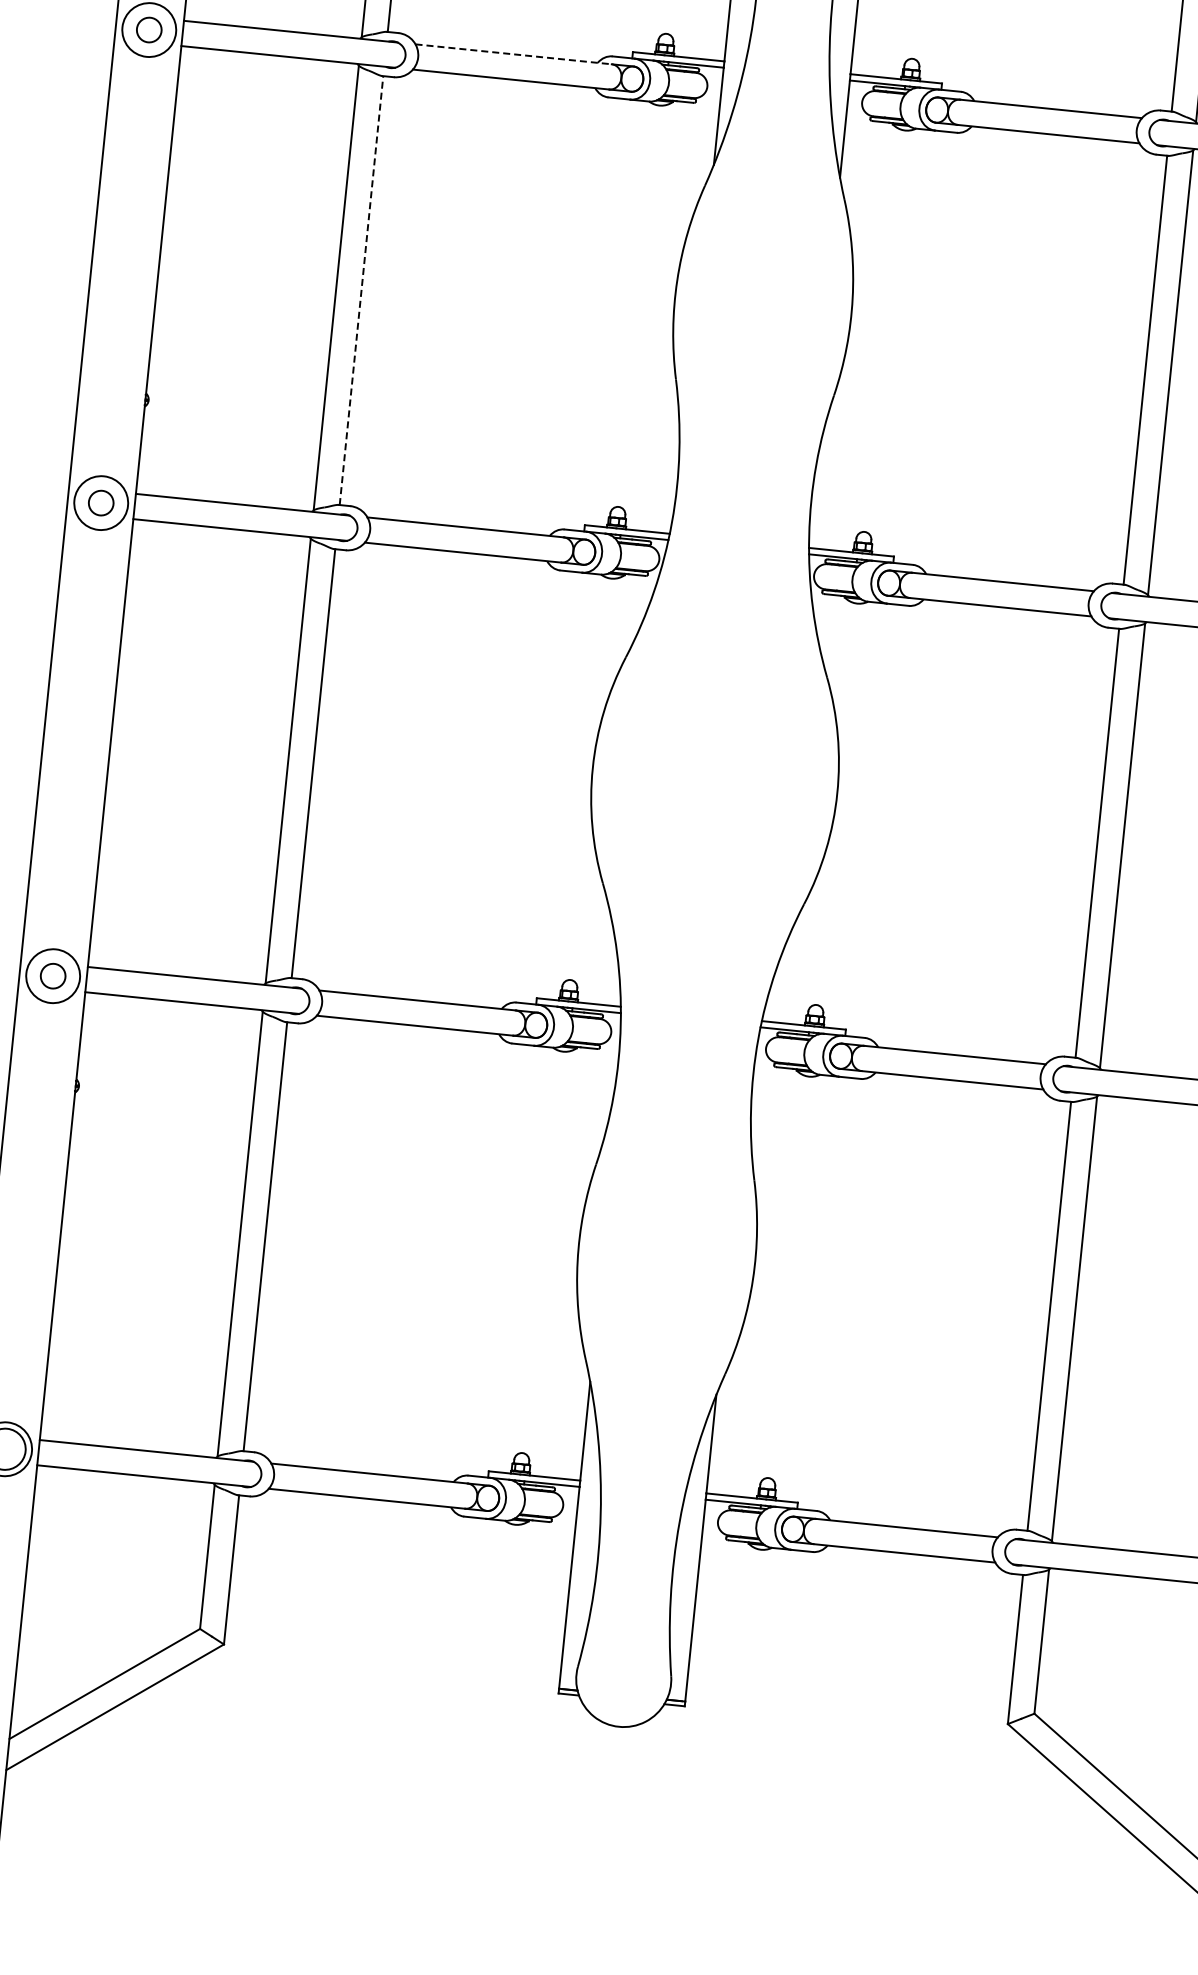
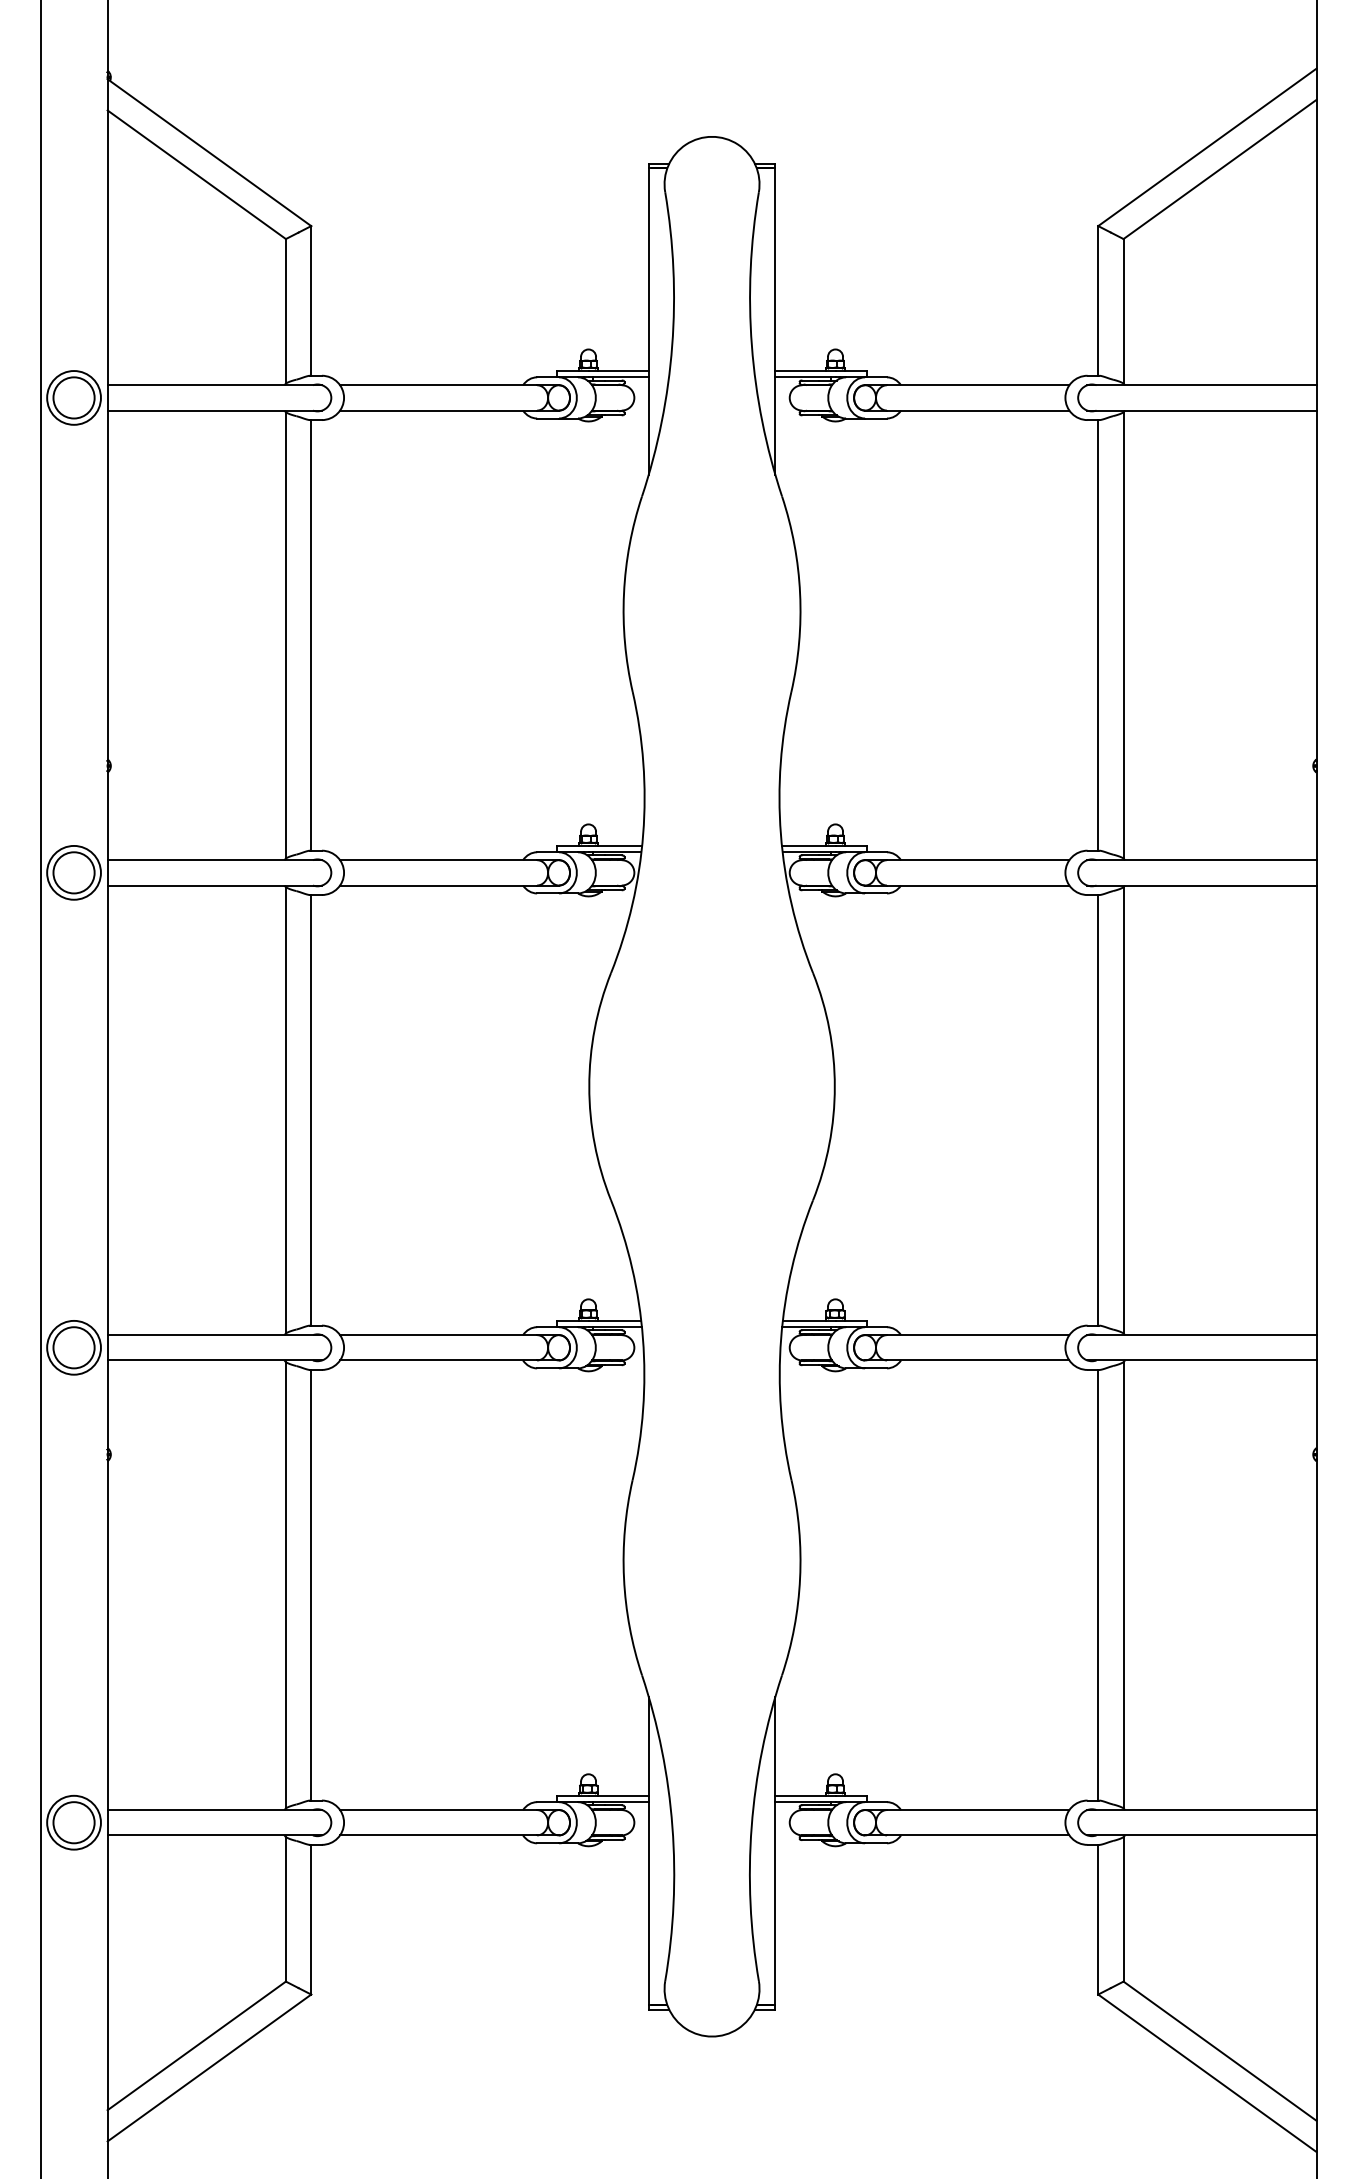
circle: (148, 29) -> (73, 397), size x1.67
line: (513, 54) -> (438, 385), dashed -> solid
line: (361, 289) -> (311, 634), dashed -> solid
circle: (100, 502) -> (73, 872), size x1.67
circle: (52, 975) -> (73, 1347), size x1.67

